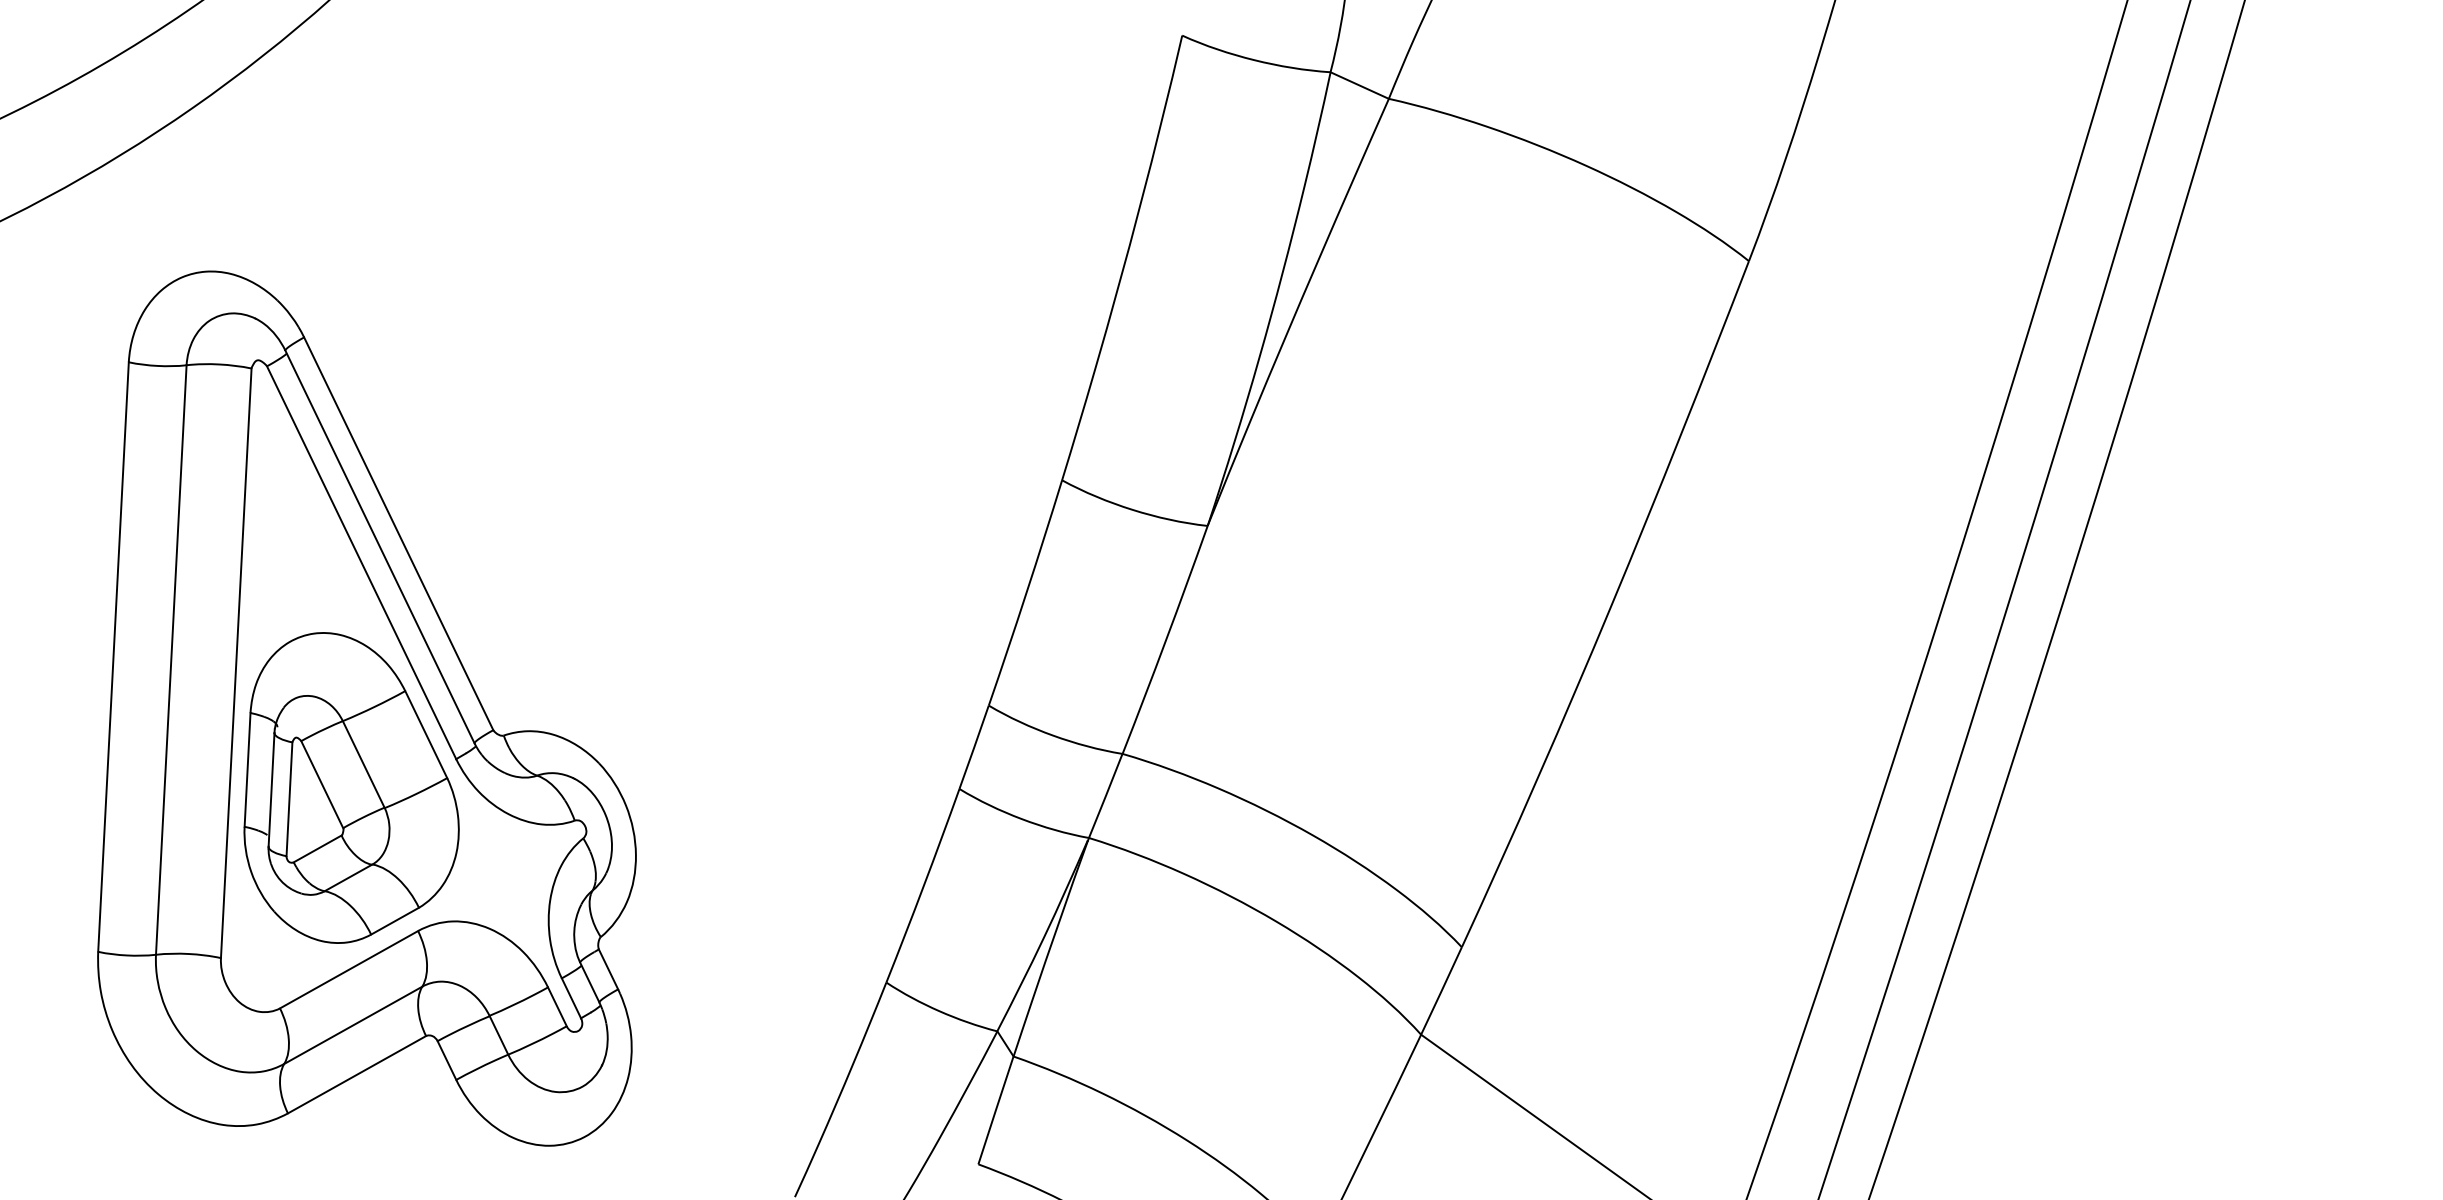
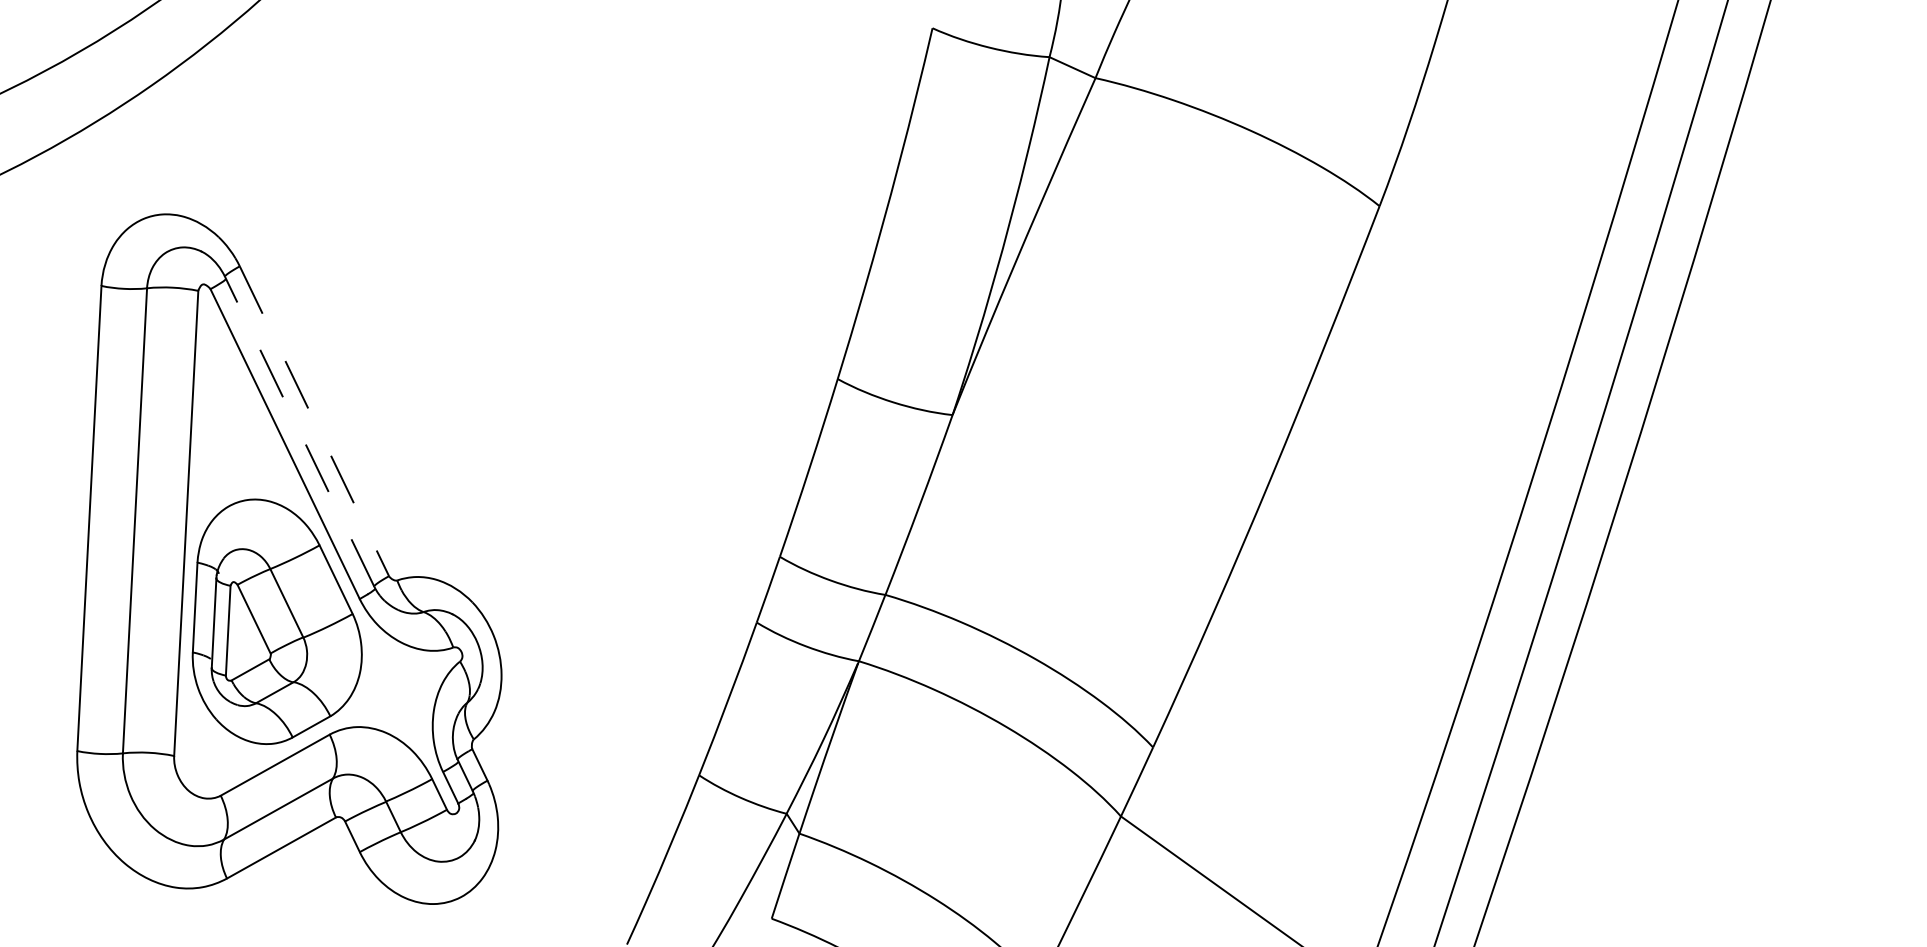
line: (398, 534) -> (314, 421), solid -> dashed
line: (379, 546) -> (299, 431), solid -> dashed

